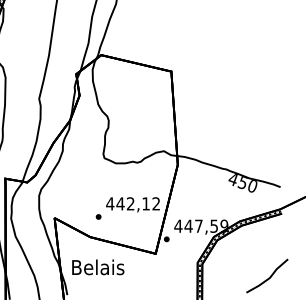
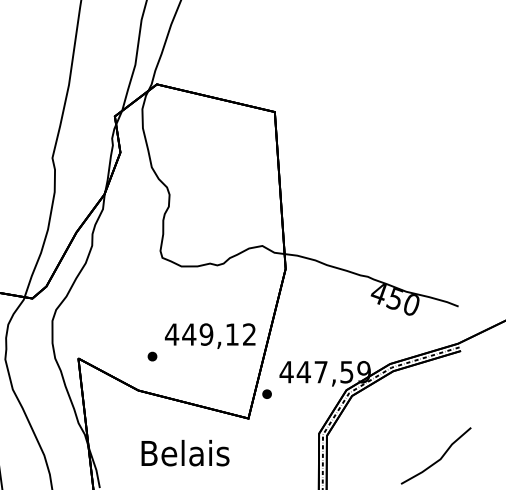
text: (130, 203) -> (206, 333), 442,12 -> 449,12
text: (98, 267) -> (185, 453), moved

